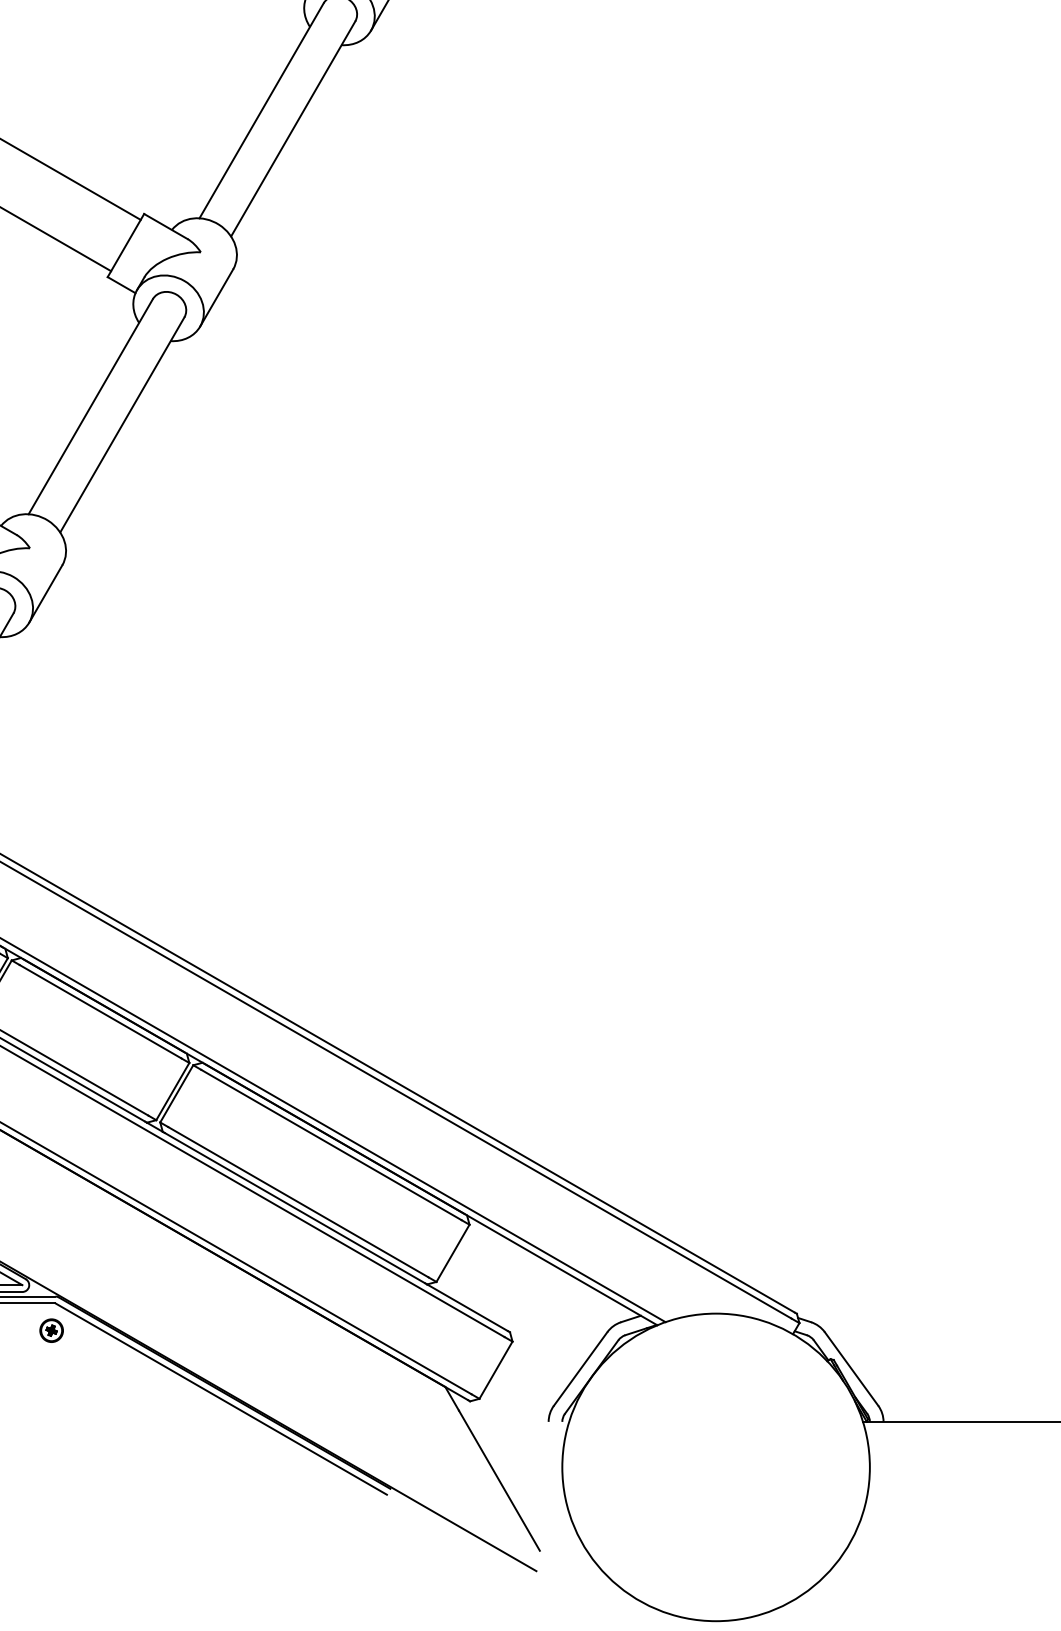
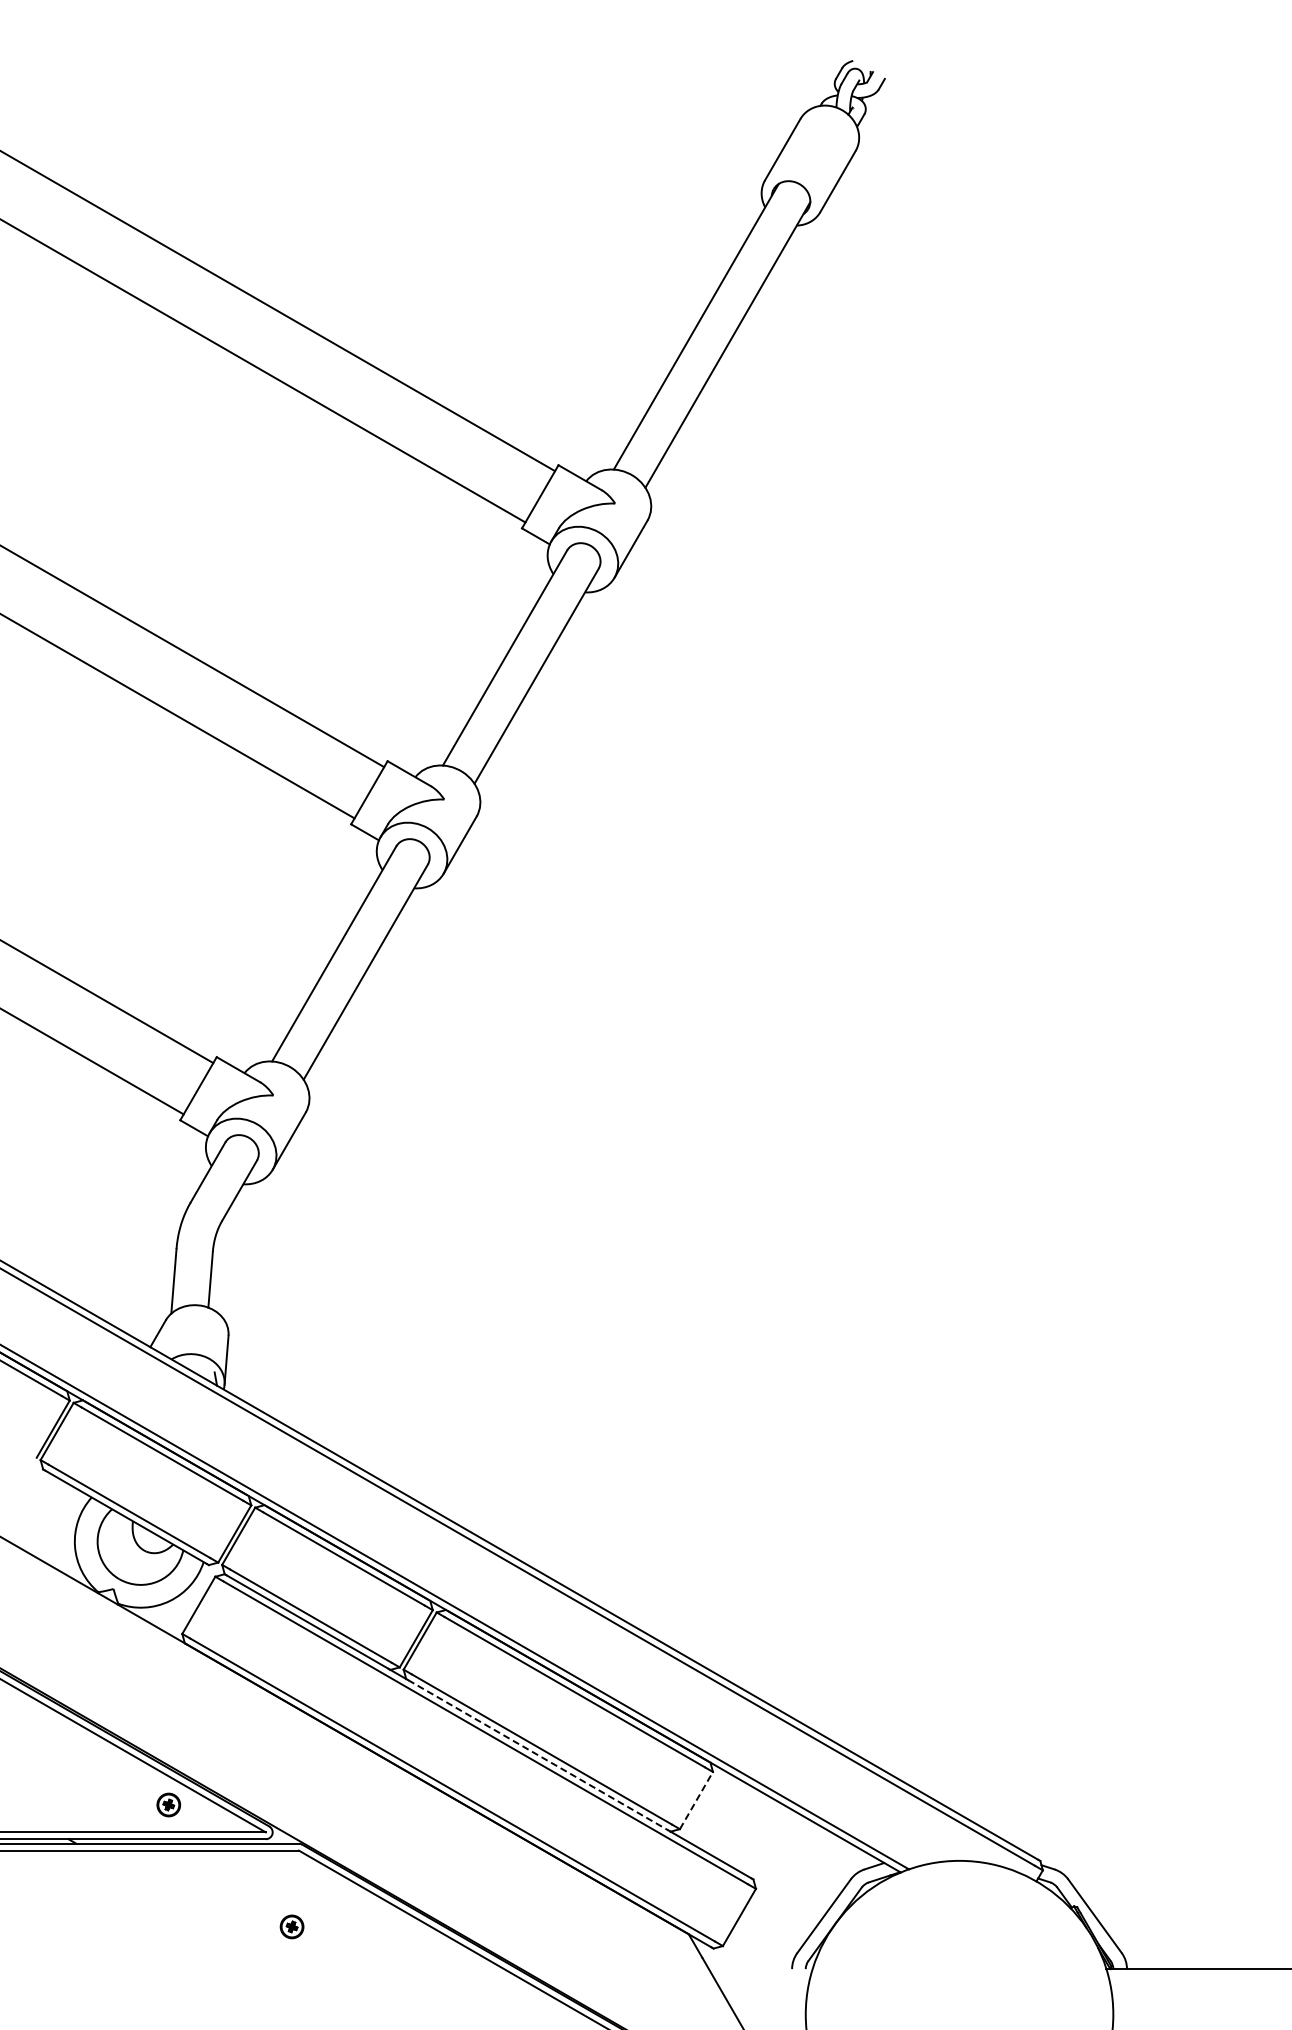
line: (295, 1208) -> (538, 1755), solid -> dashed
line: (453, 1253) -> (696, 1800), solid -> dashed
part: (51, 1330) -> (291, 1926), moved

